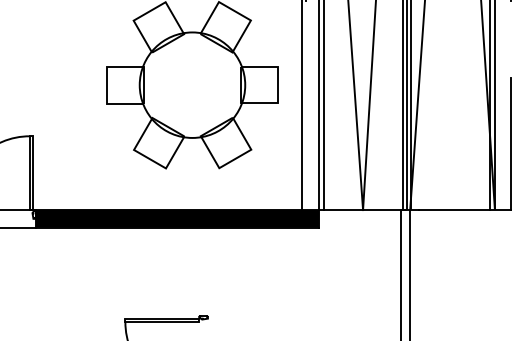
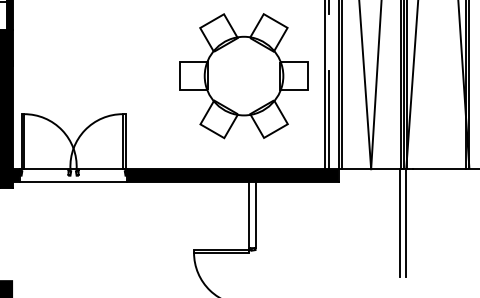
line: (305, 143) -> (328, 119), added
line: (199, 272) -> (249, 215), added
line: (207, 272) -> (255, 215), added

